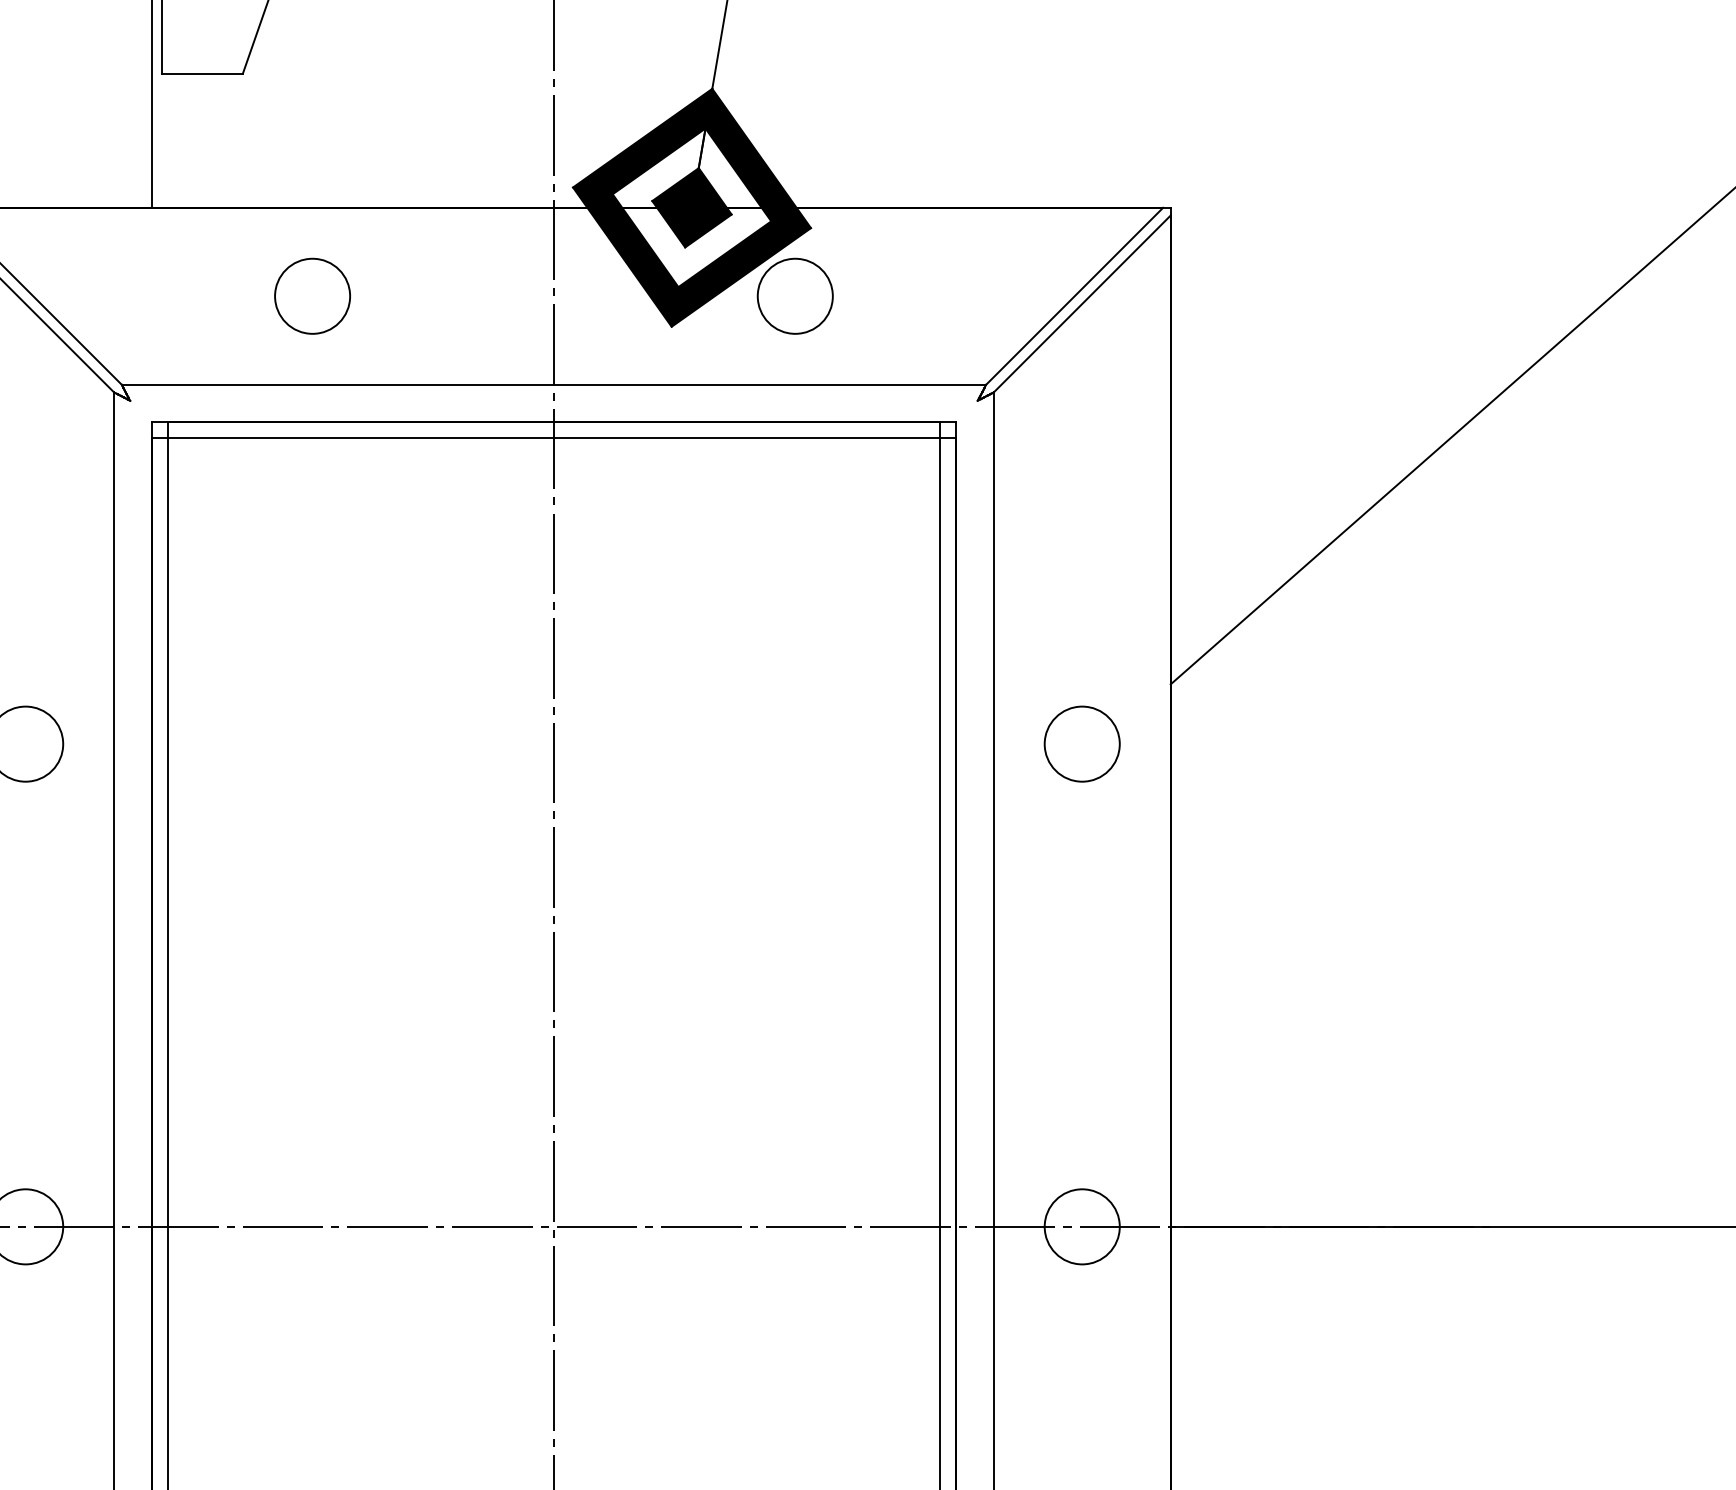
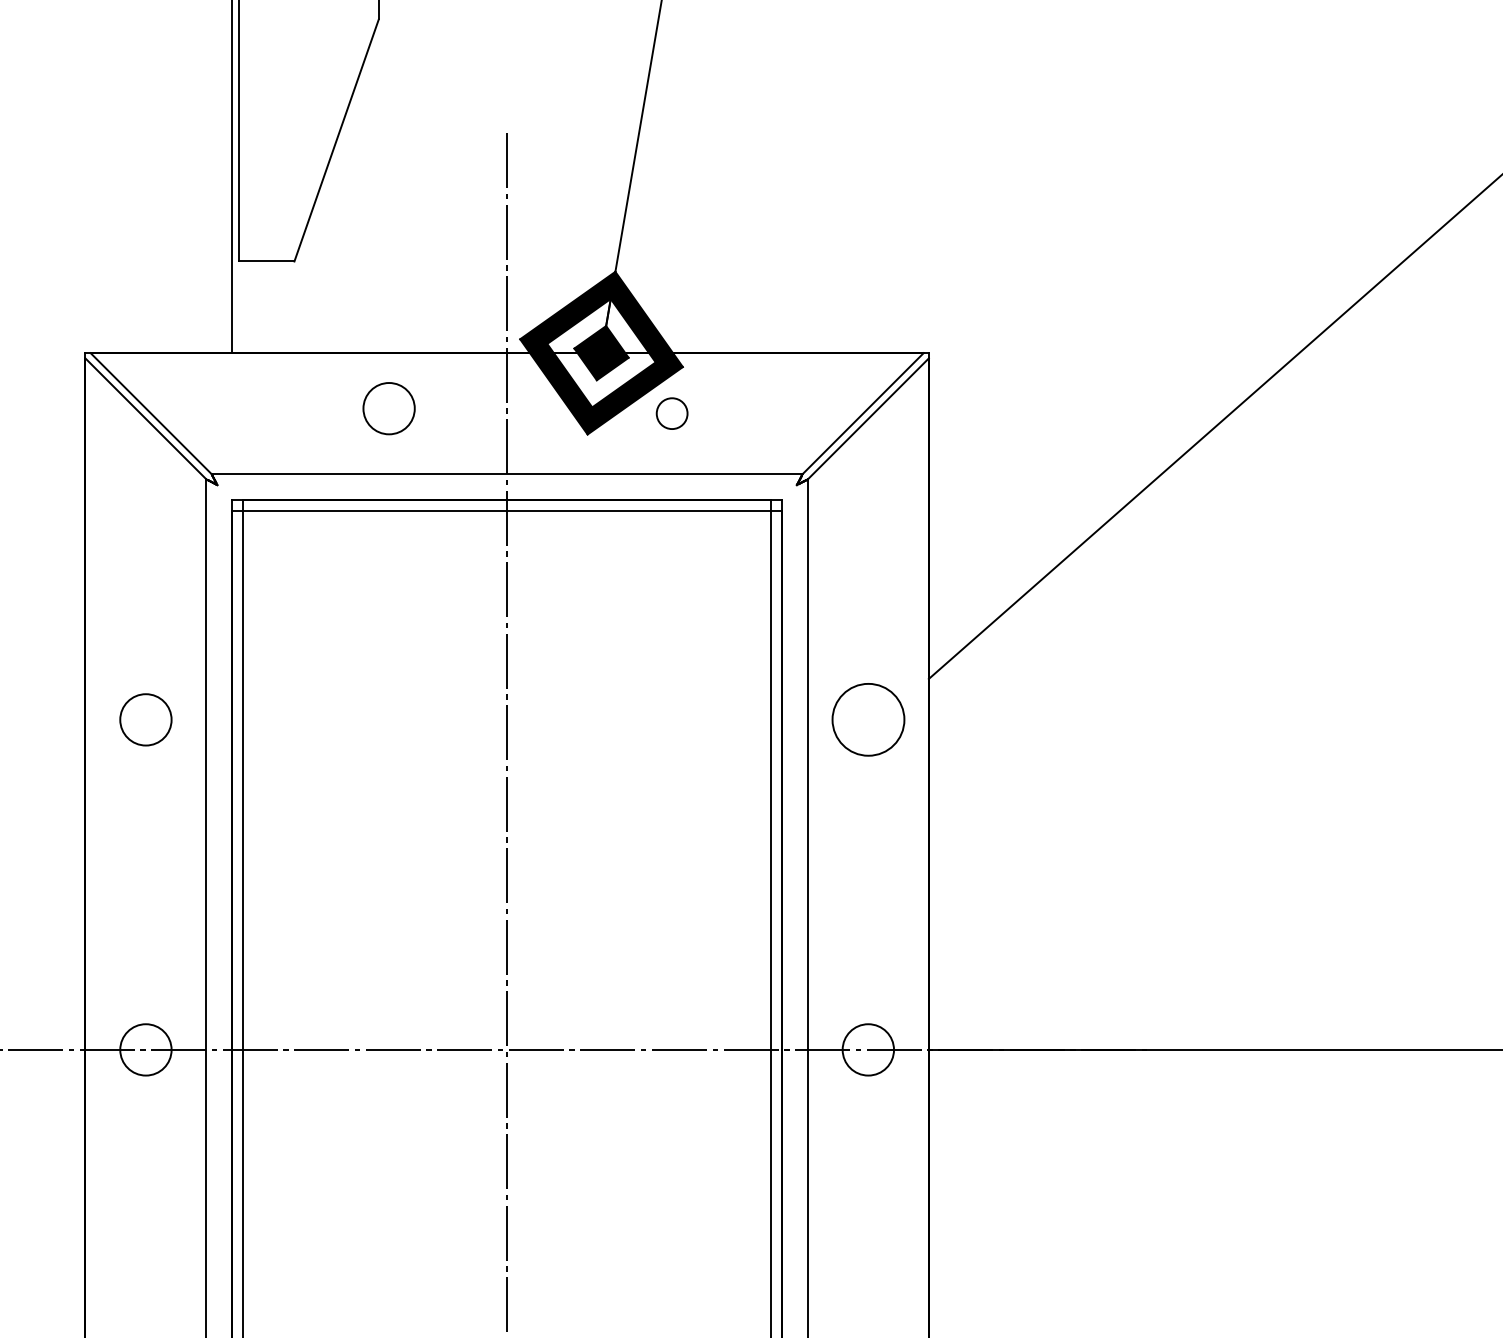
circle: (311, 296) -> (388, 408), moved
circle: (794, 296) -> (671, 413), size x0.6
circle: (1081, 743) -> (867, 719), size x1.4

